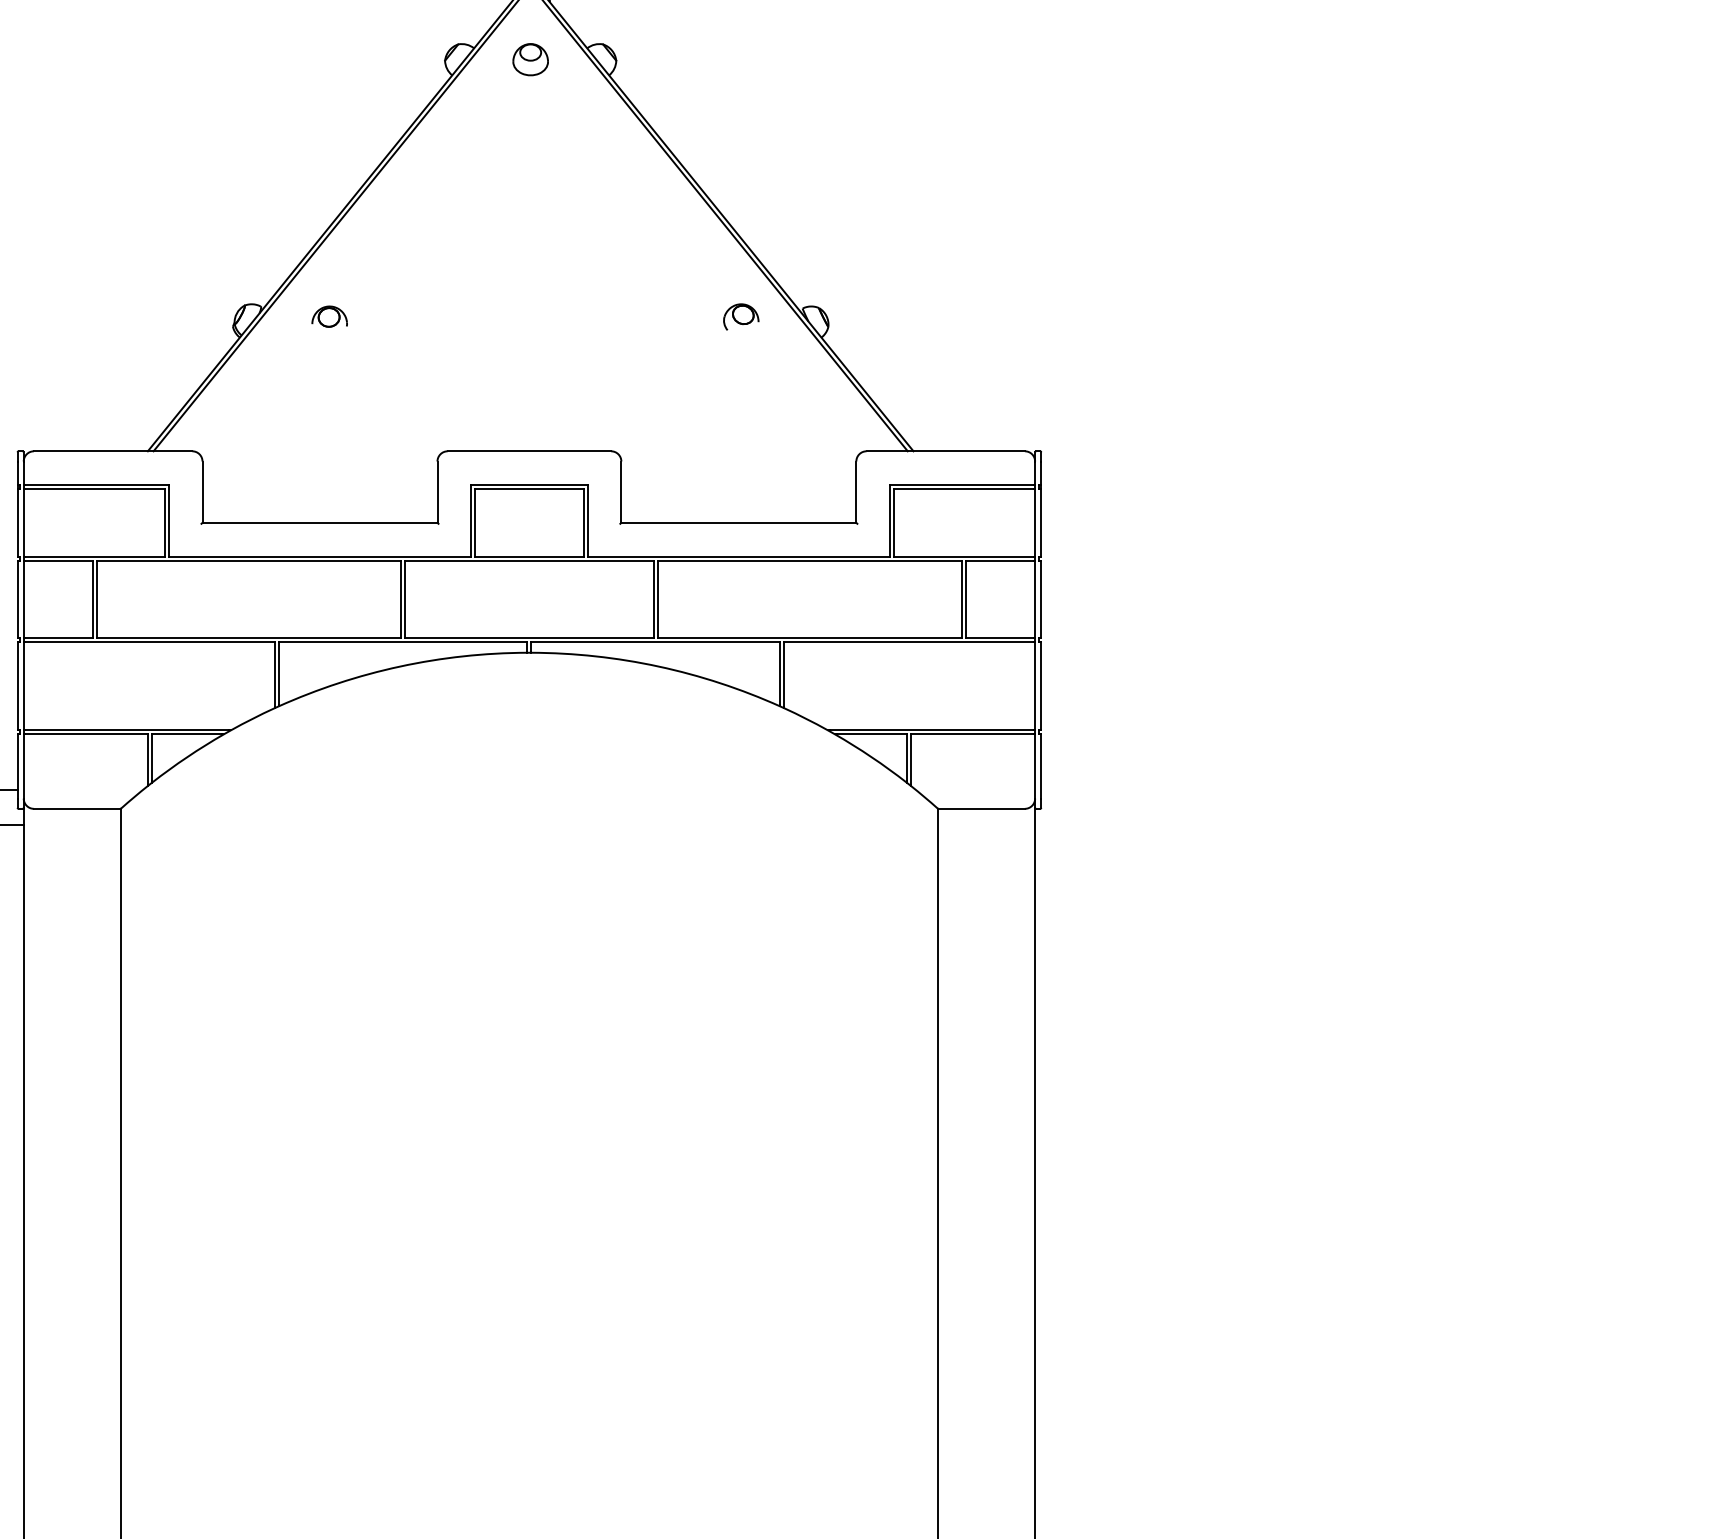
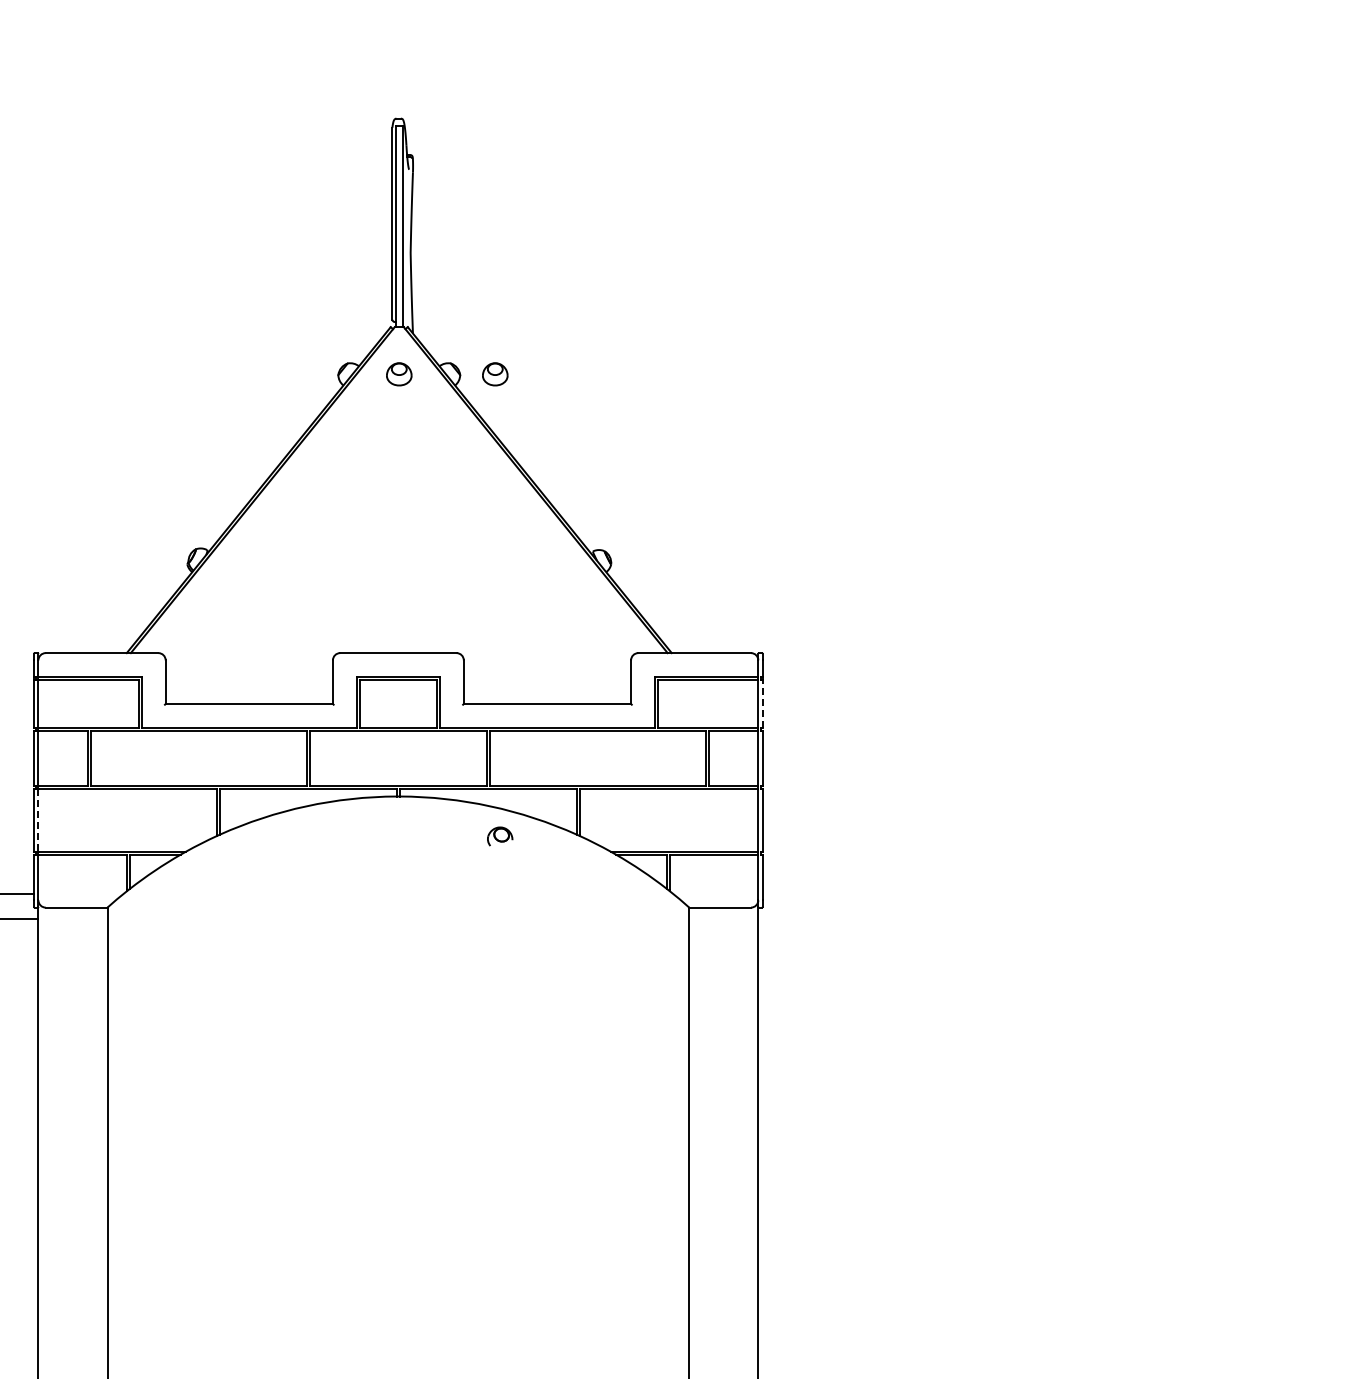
part: (665, 59) -> (495, 374), added
part: (330, 316) -> (256, 557), removed
part: (741, 316) -> (500, 836), moved
line: (1040, 523) -> (762, 704), solid -> dashed
line: (23, 686) -> (38, 820), solid -> dashed

